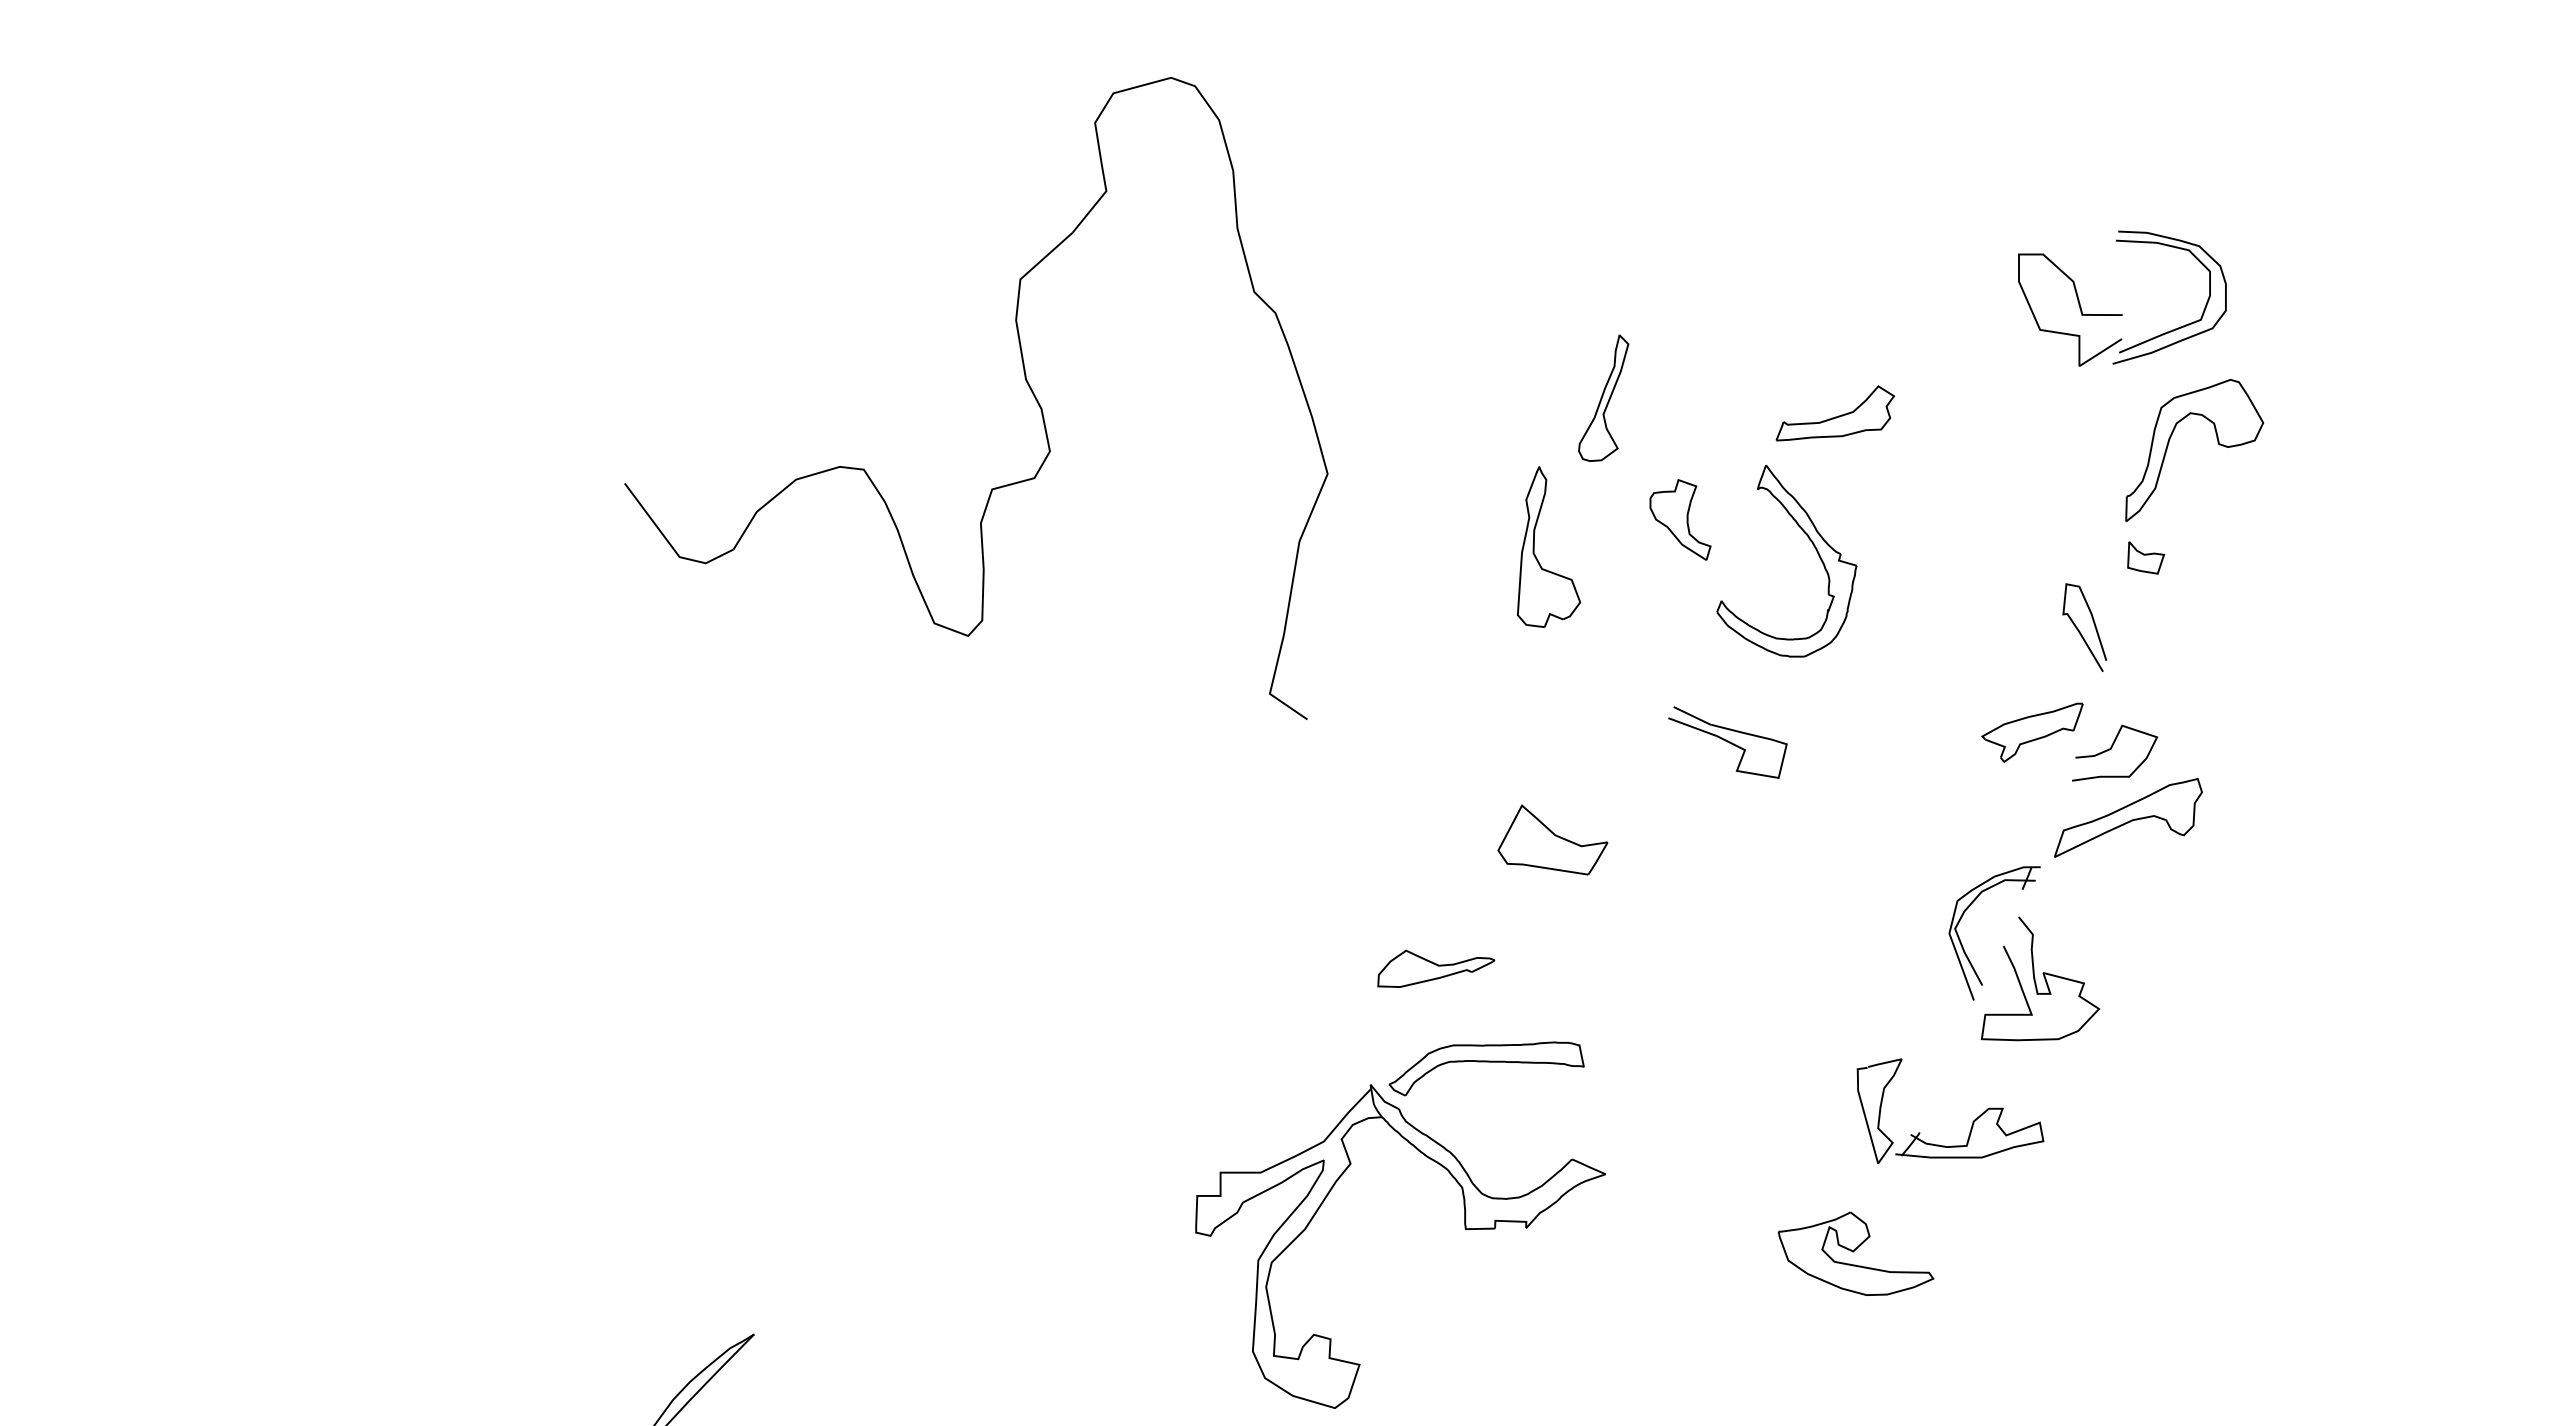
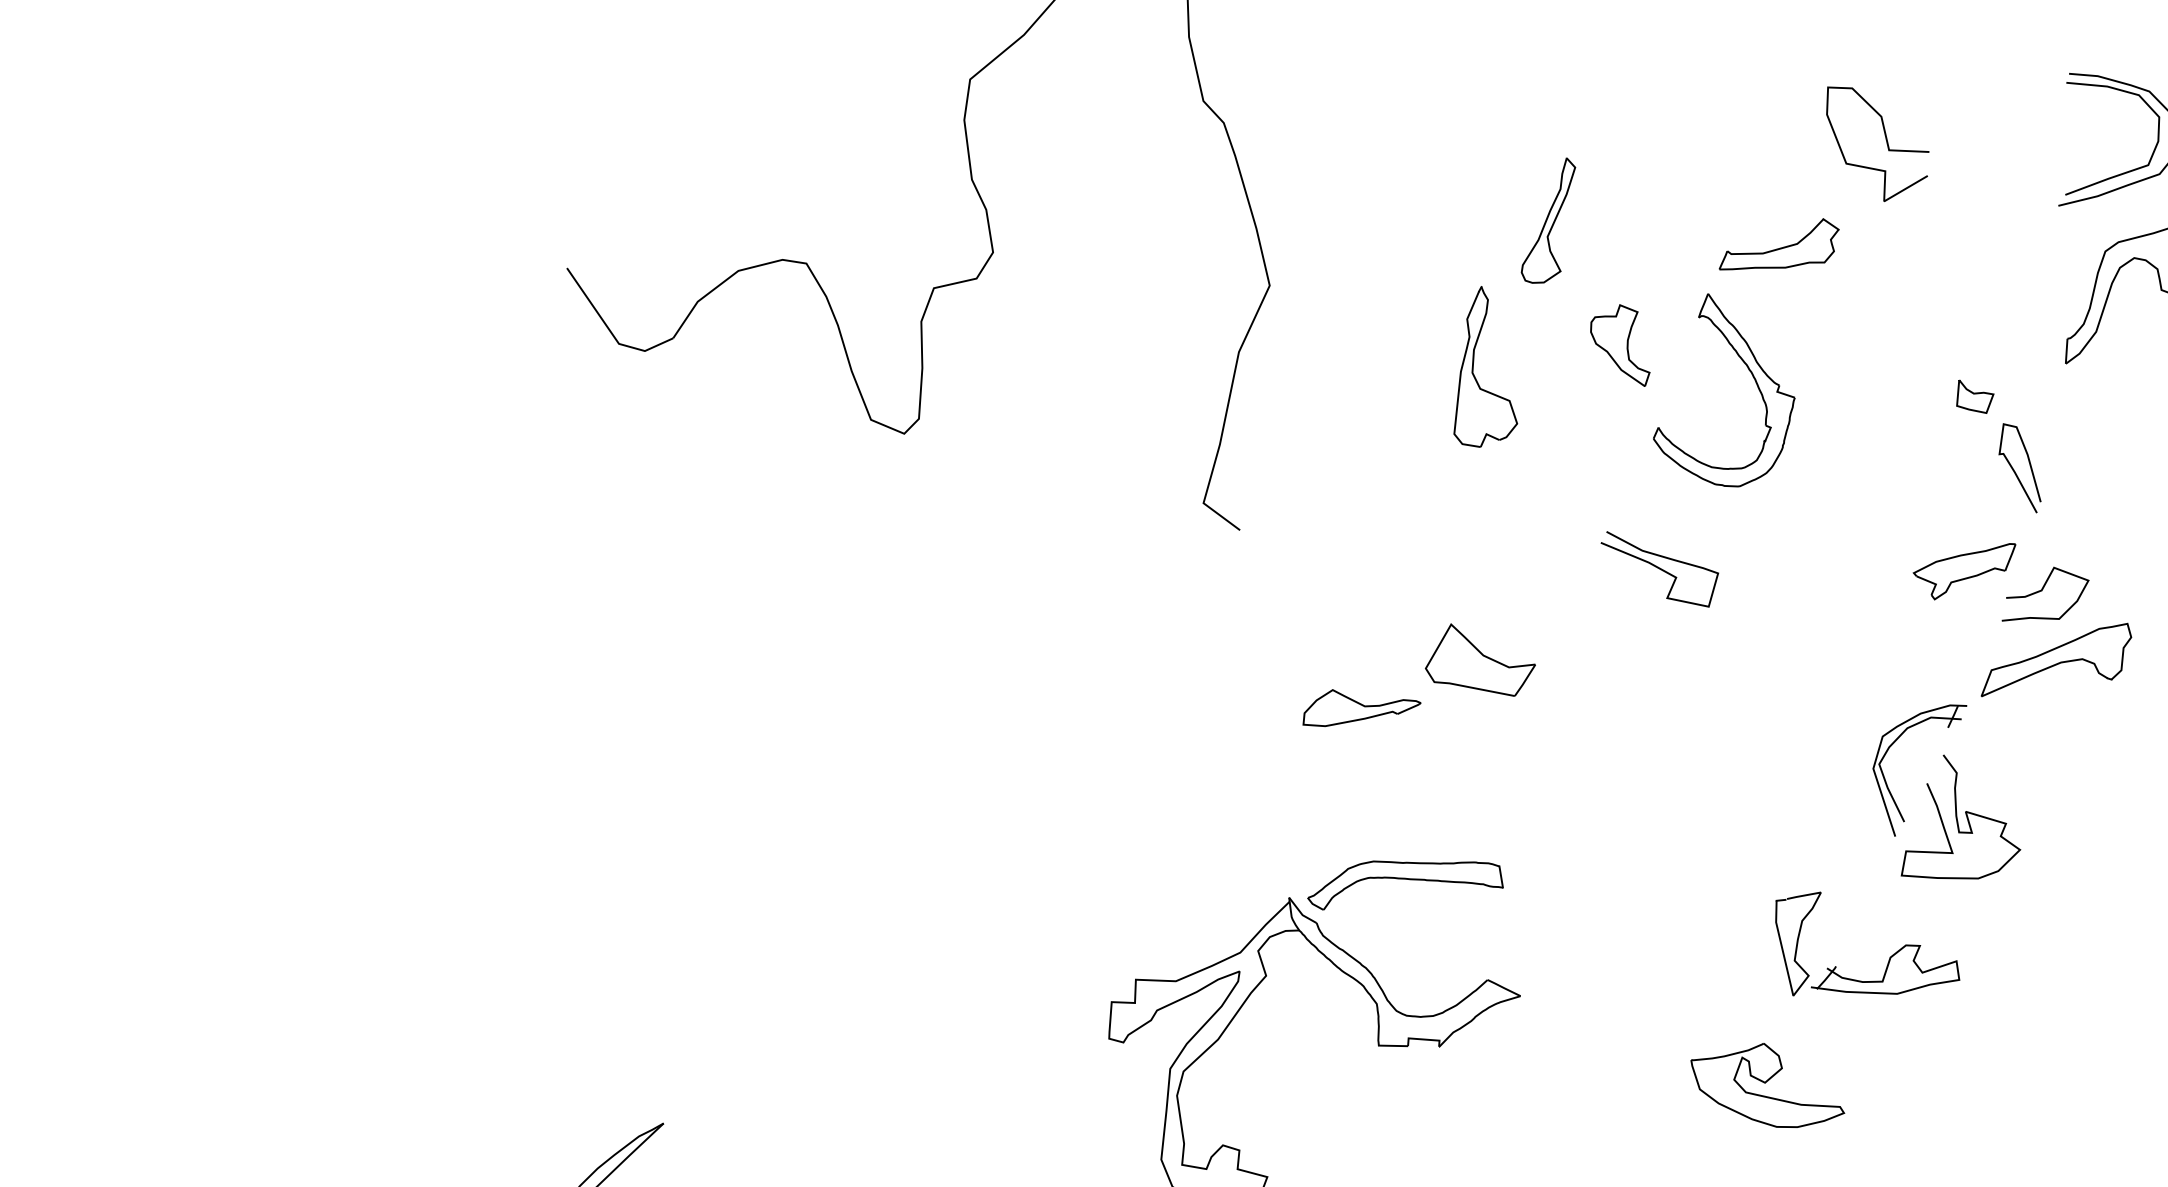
curve: (2078, 305) -> (1885, 140), moved
part: (2146, 557) -> (1975, 396), moved
part: (1436, 968) -> (1362, 709), moved

